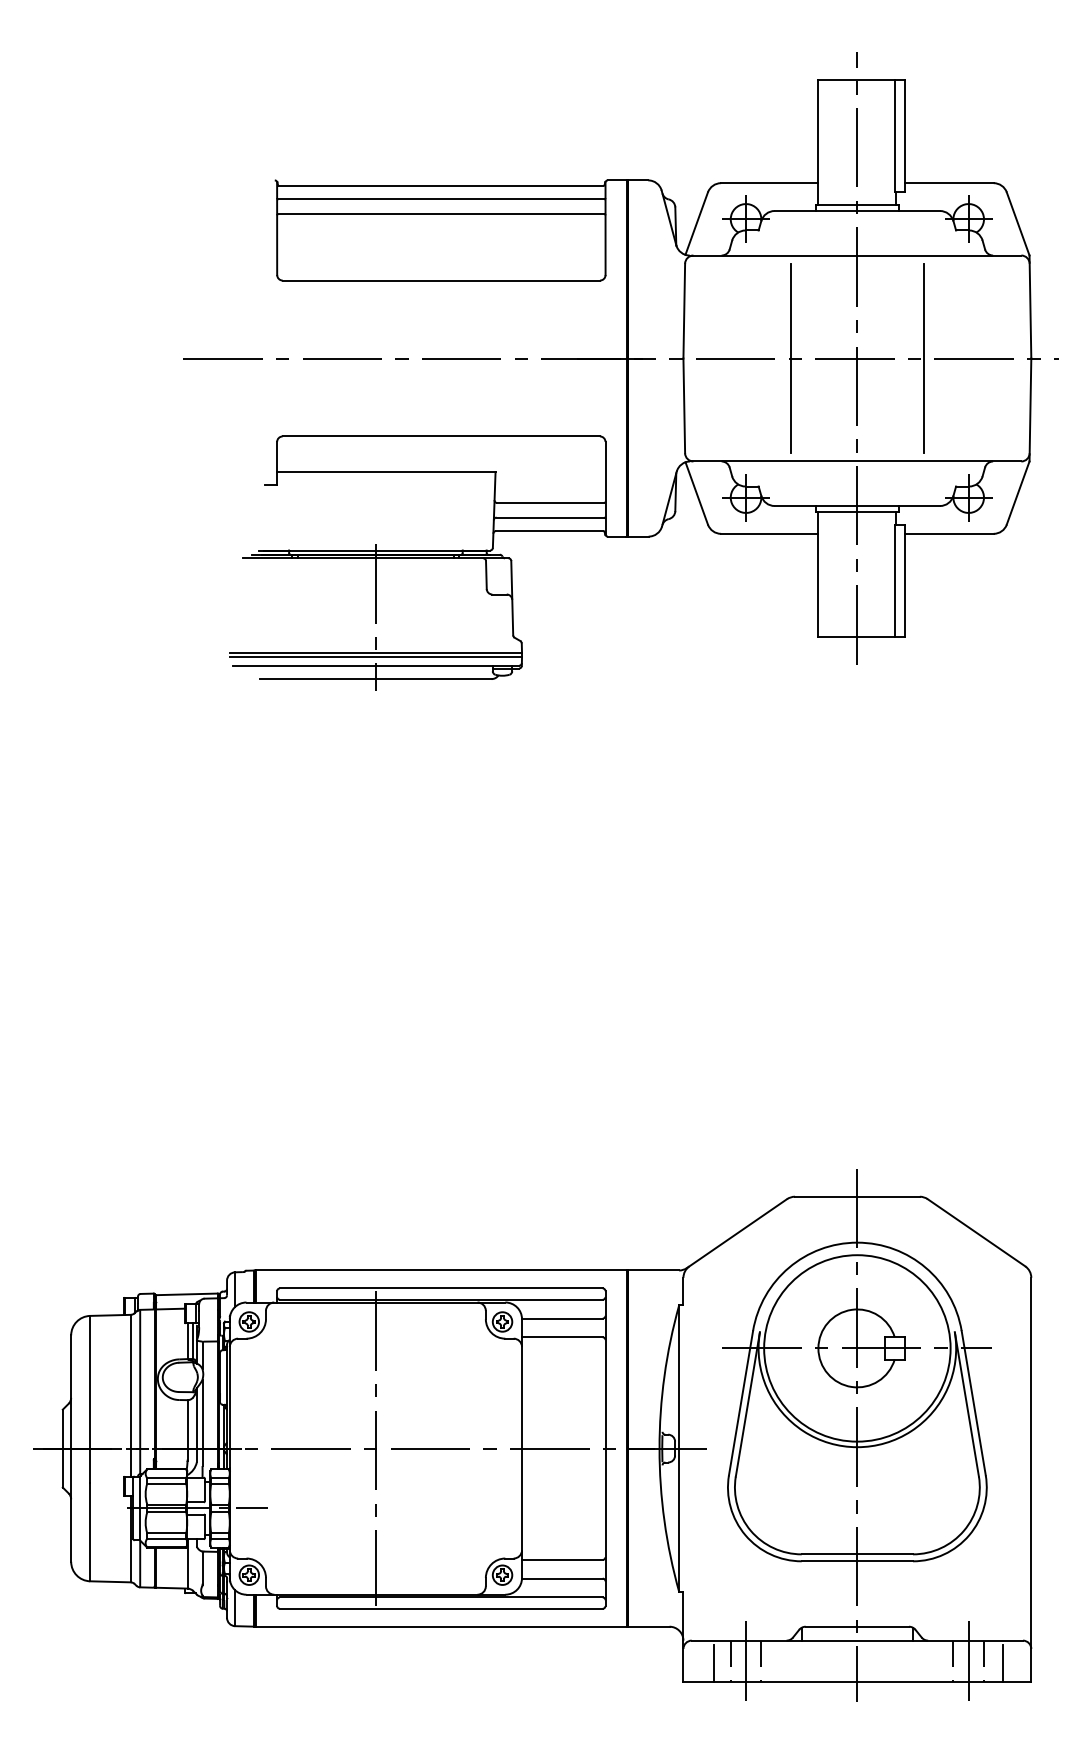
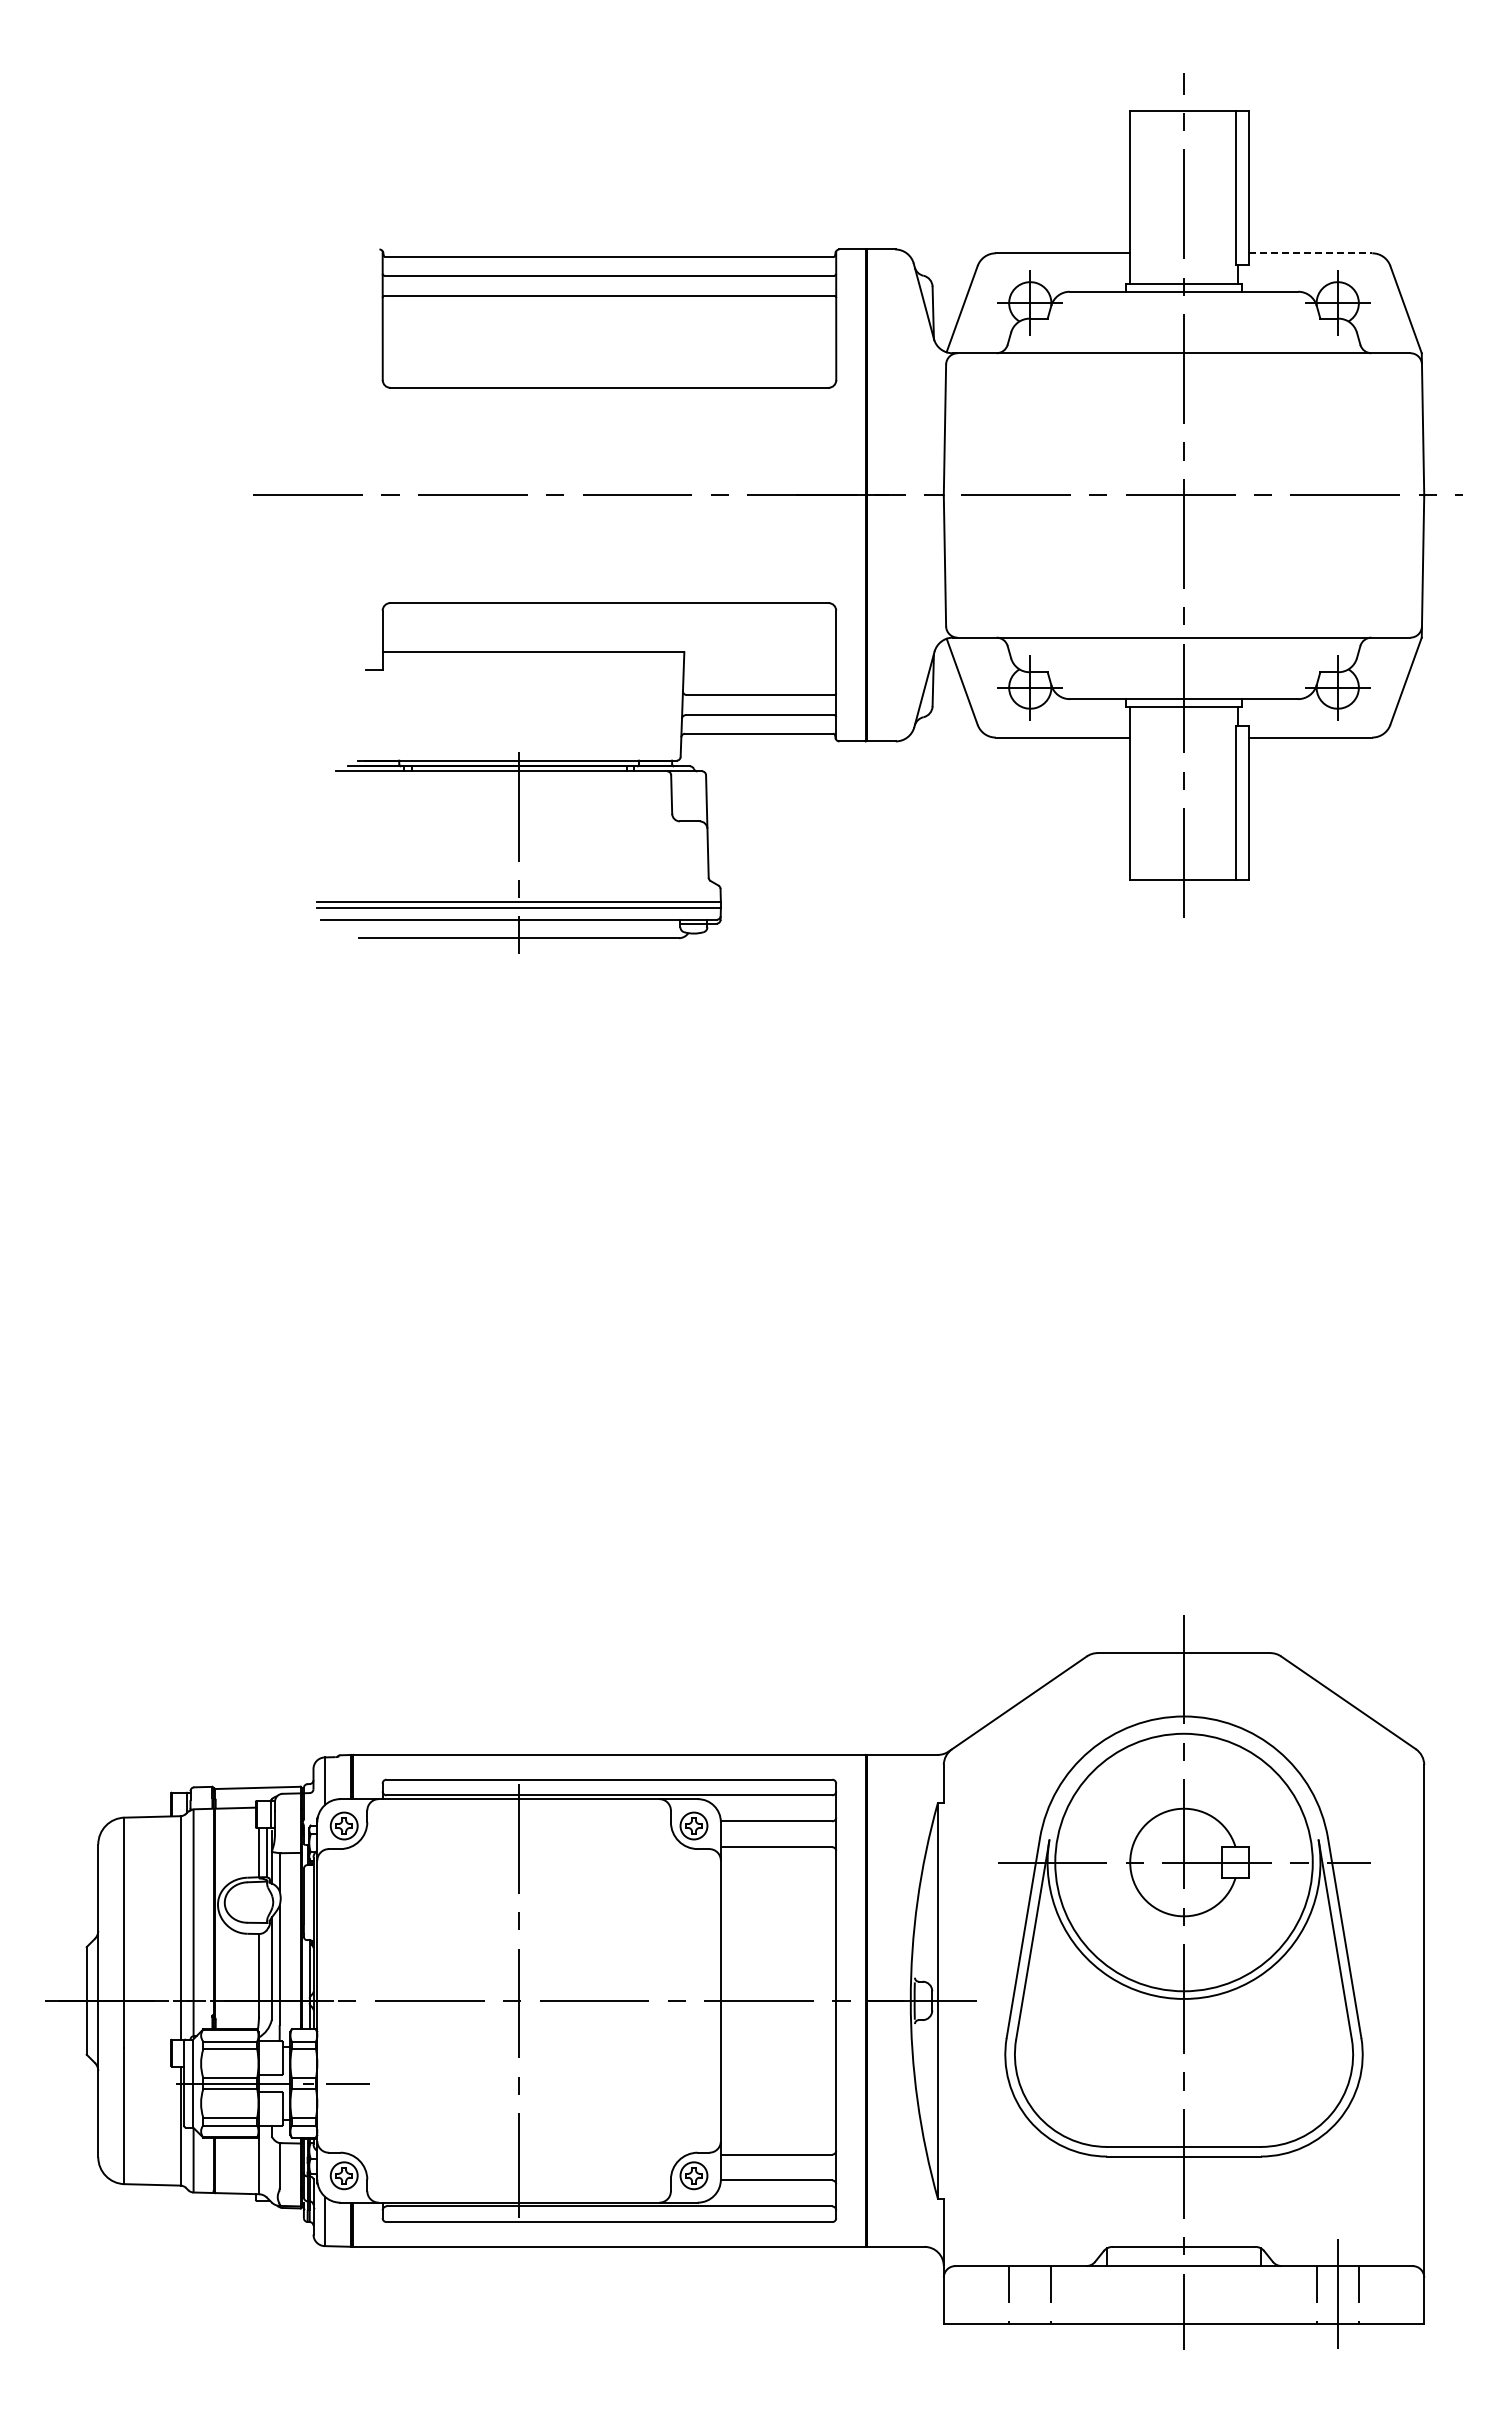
line: (949, 183) -> (1311, 253), solid -> dashed
line: (790, 358) -> (1091, 495), removed
line: (924, 358) -> (1276, 495), removed
line: (746, 1661) -> (1030, 2294), removed
line: (714, 1663) -> (986, 2297), removed
line: (1003, 1663) -> (1385, 2297), removed

